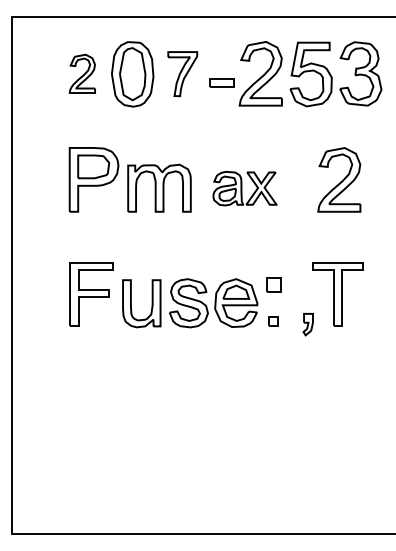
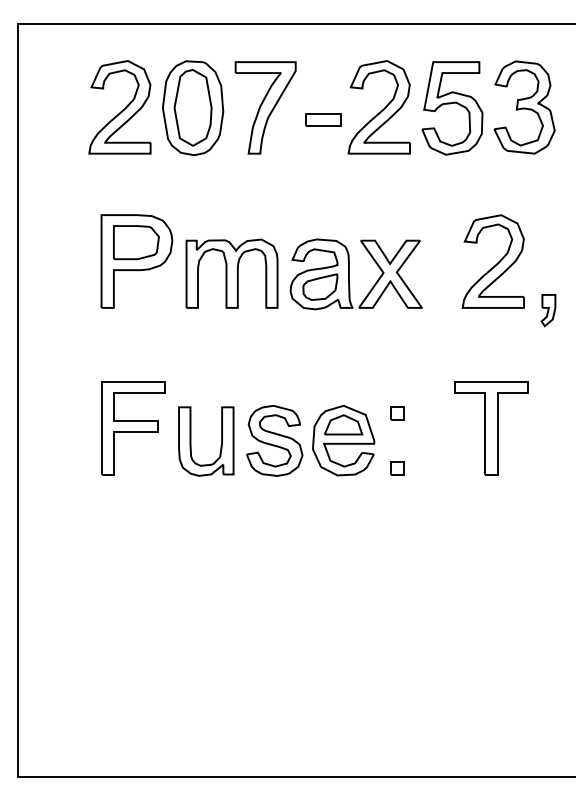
part: (82, 73) -> (120, 106), size x1.67
part: (182, 73) -> (265, 106), size x1.43
part: (244, 188) -> (355, 274), size x1.43
part: (273, 284) -> (397, 413), size x0.62
part: (307, 324) -> (547, 310), moved

